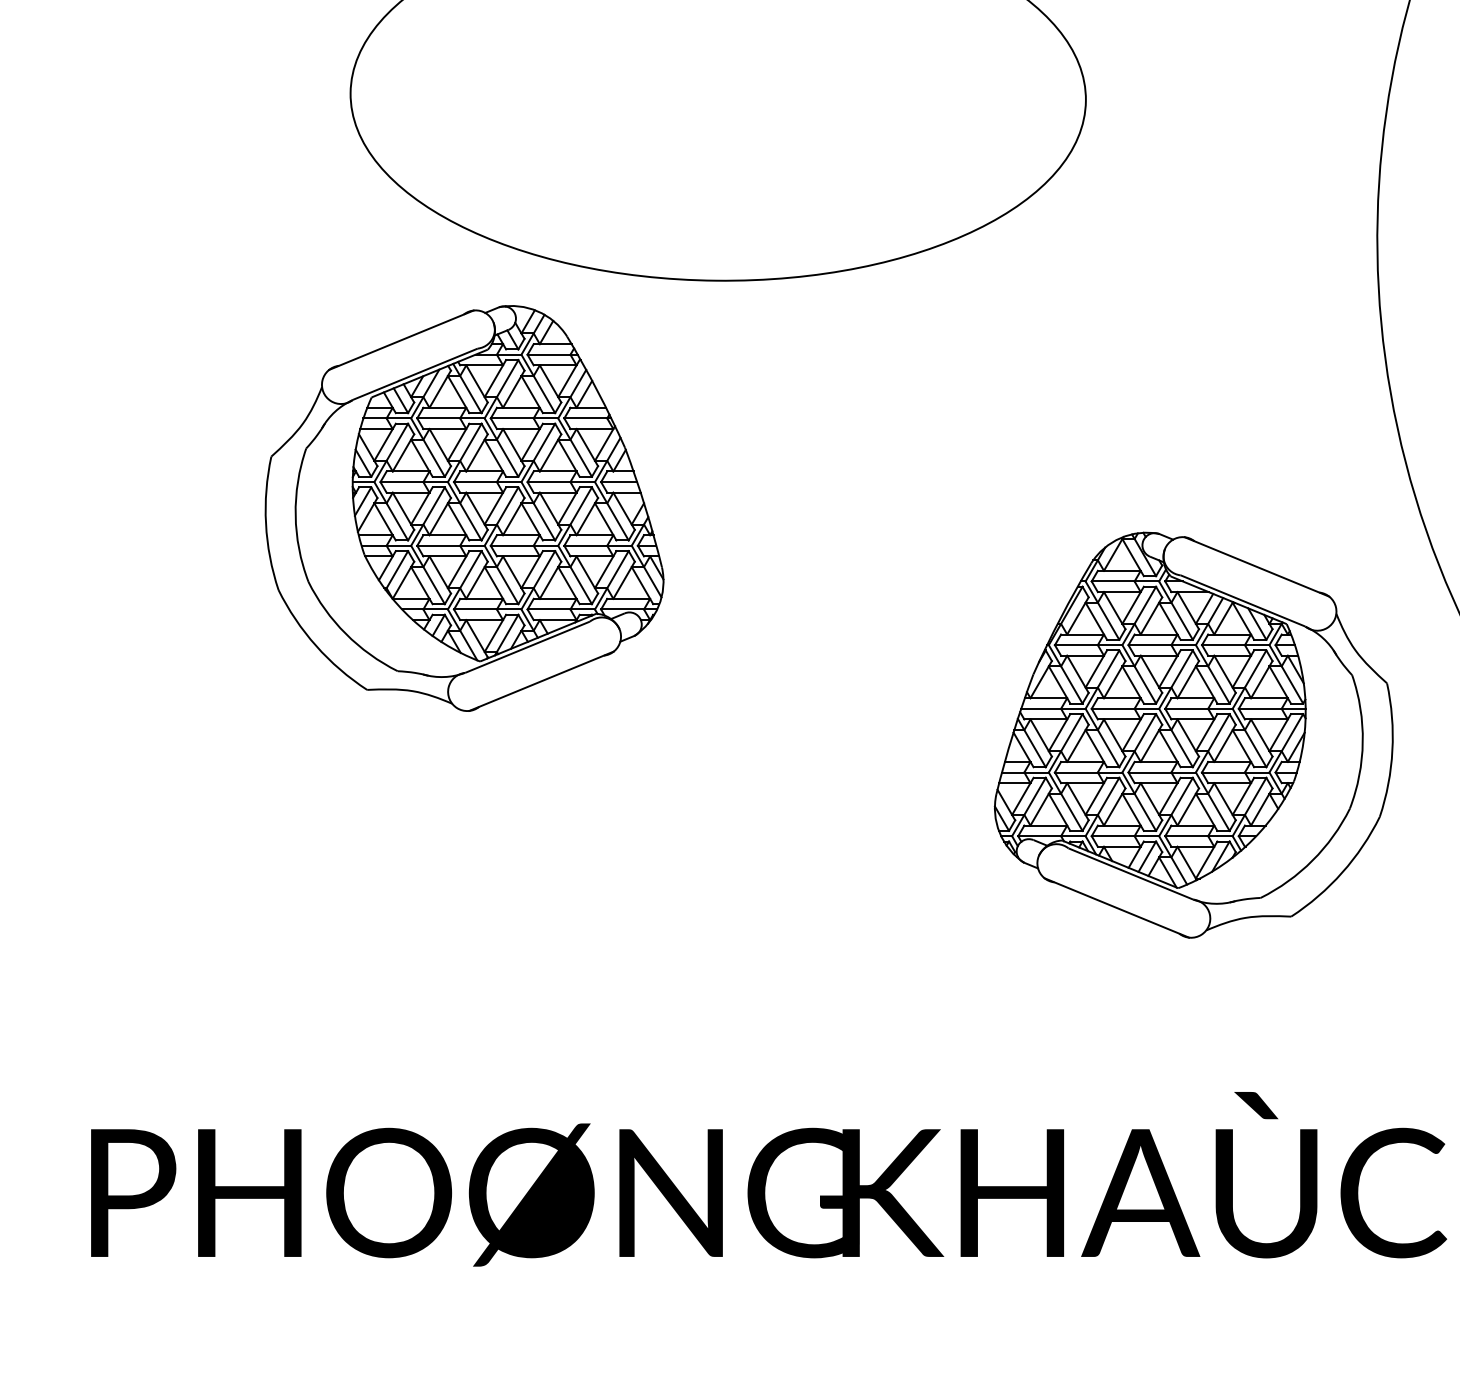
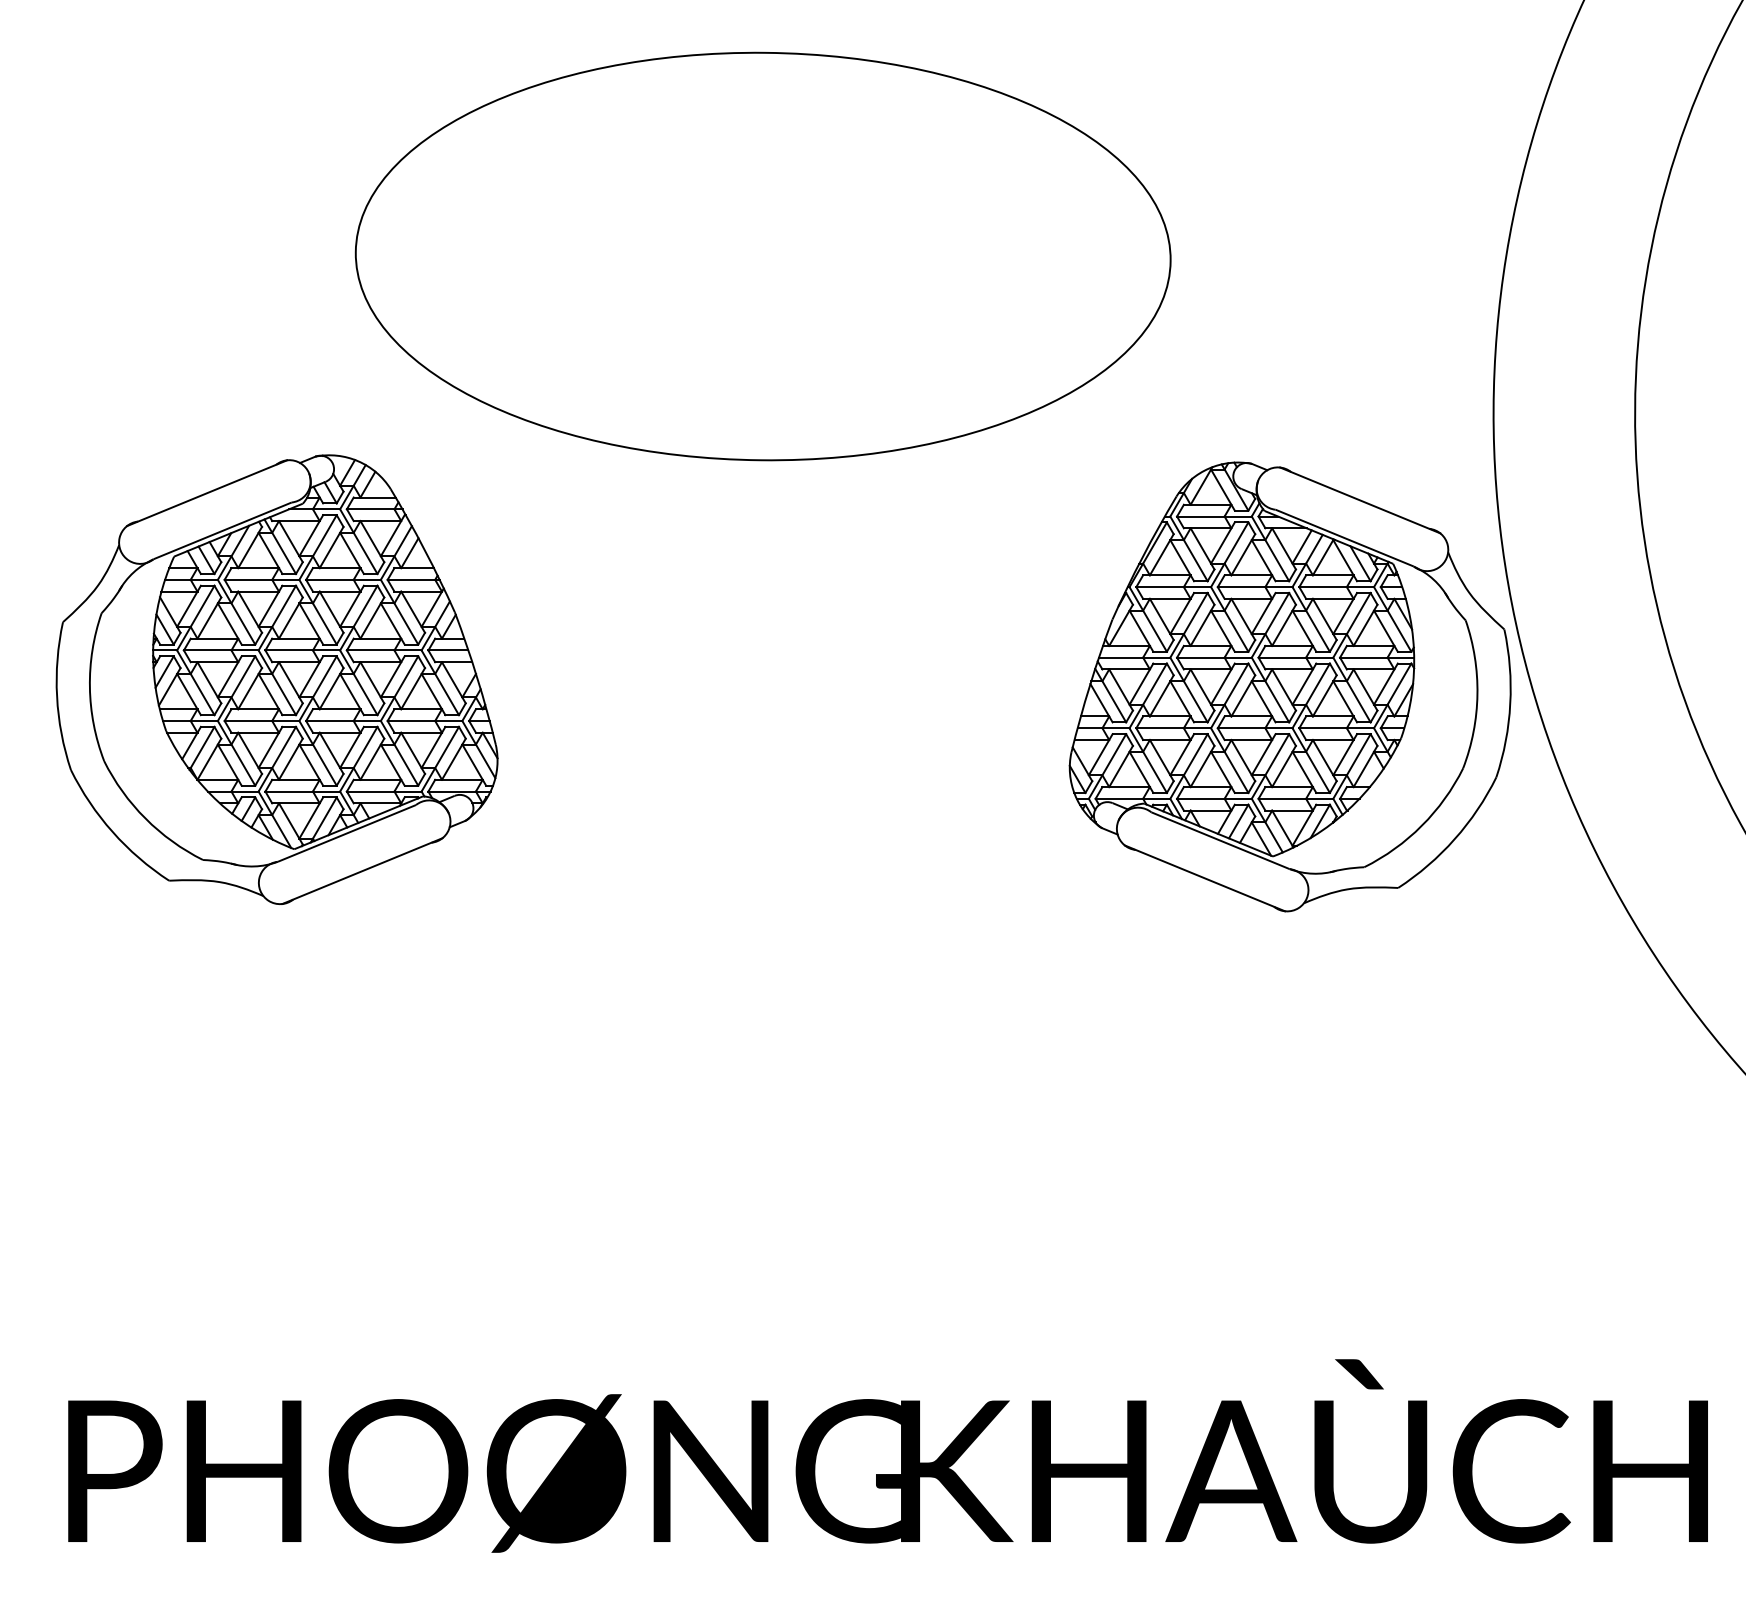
part: (464, 508) -> (276, 679), moved
part: (1193, 734) -> (1289, 686), moved

